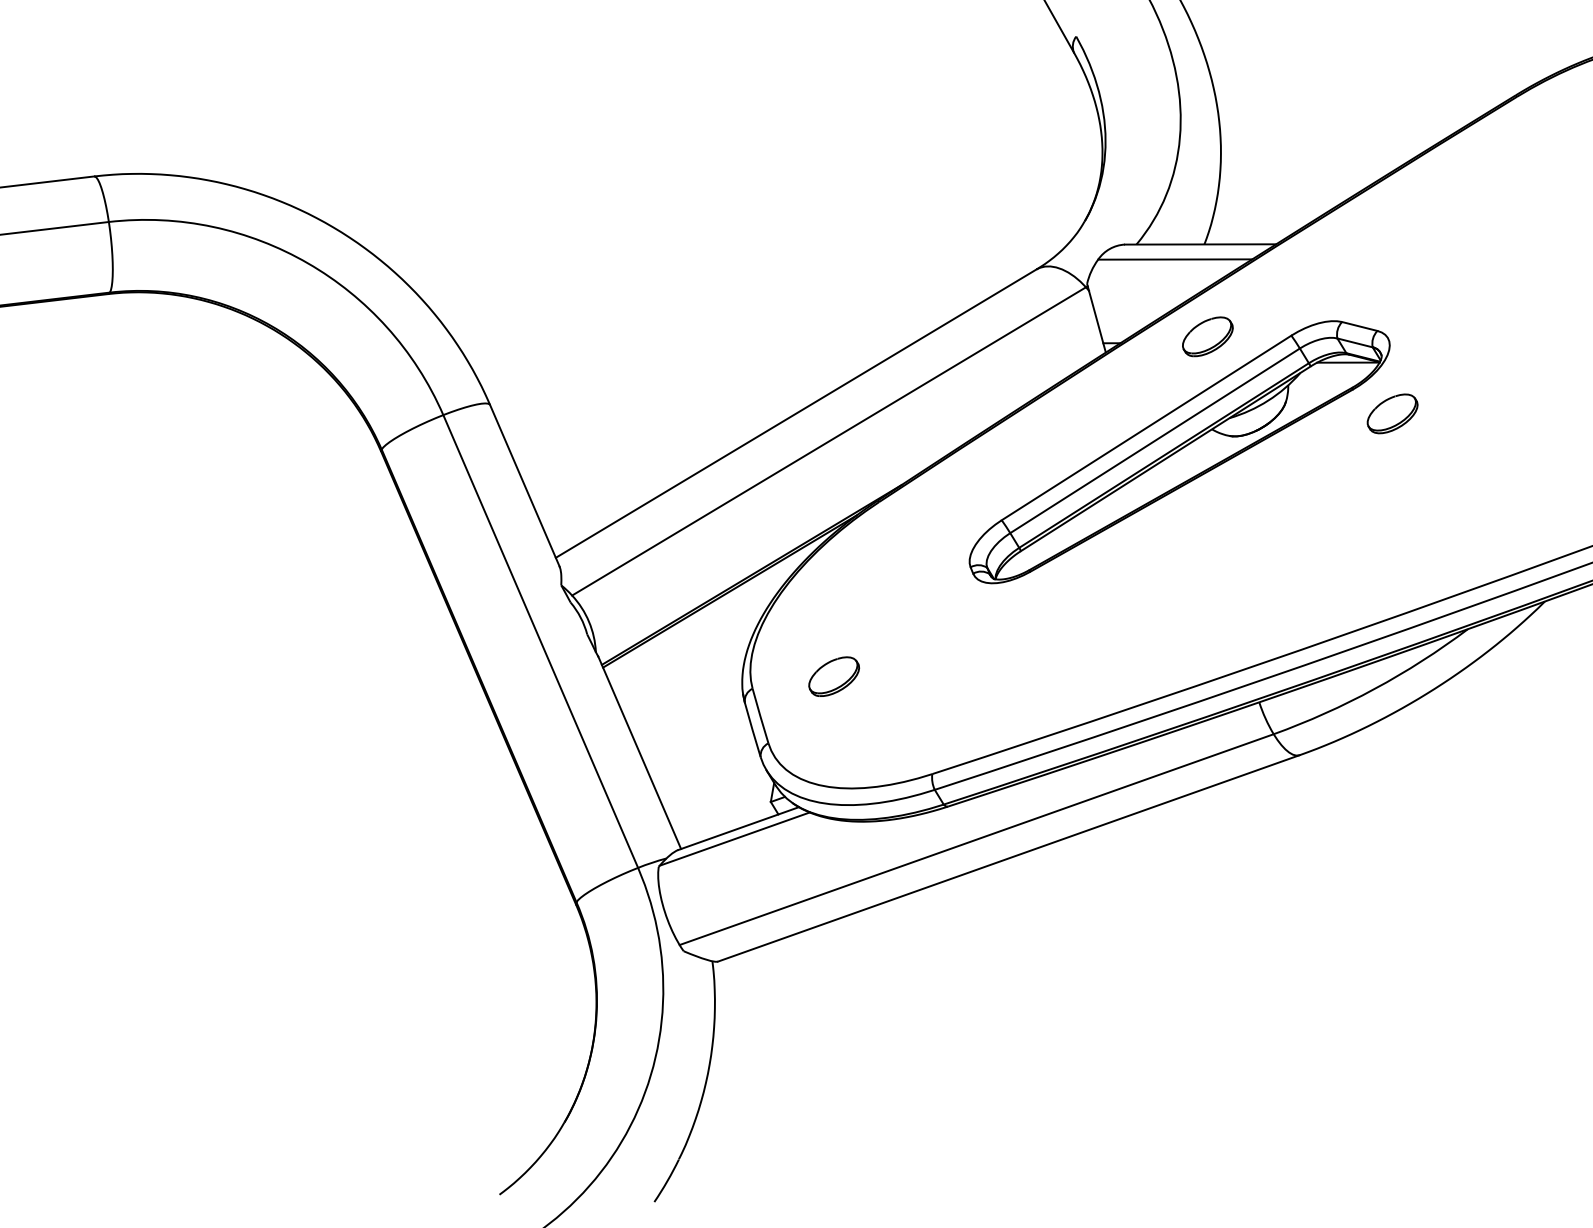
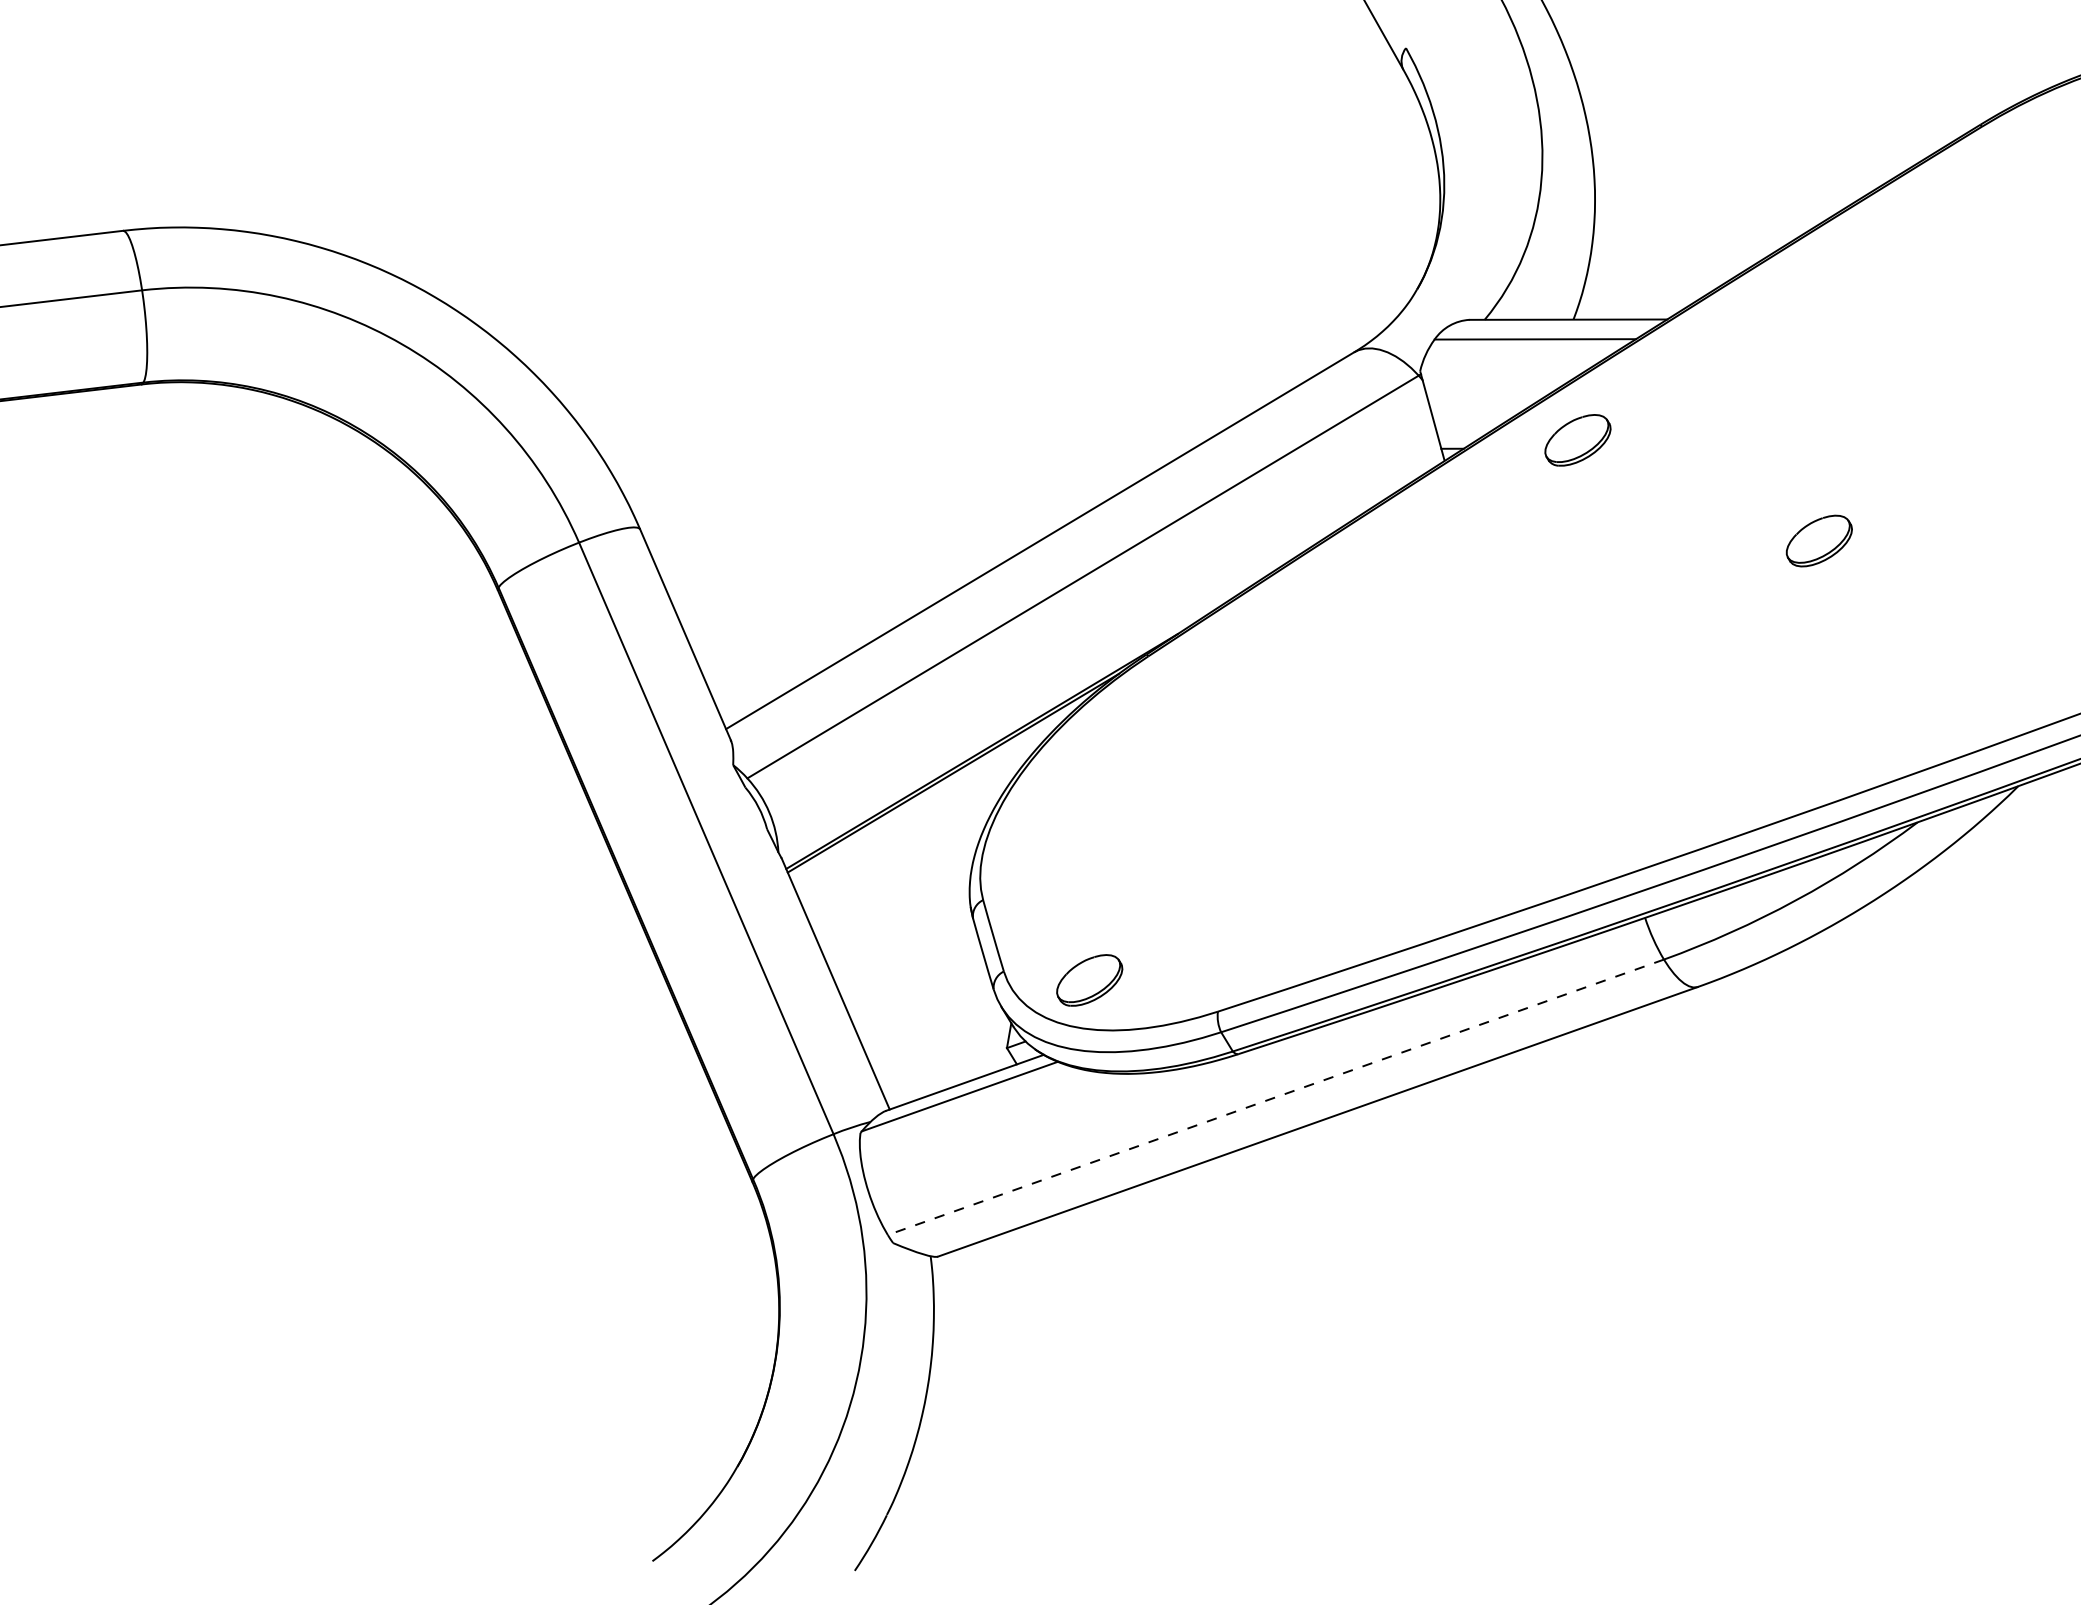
part: (1179, 452) -> (1540, 591), removed
part: (834, 676) -> (1089, 980), moved
line: (976, 839) -> (1275, 1097), solid -> dashed

